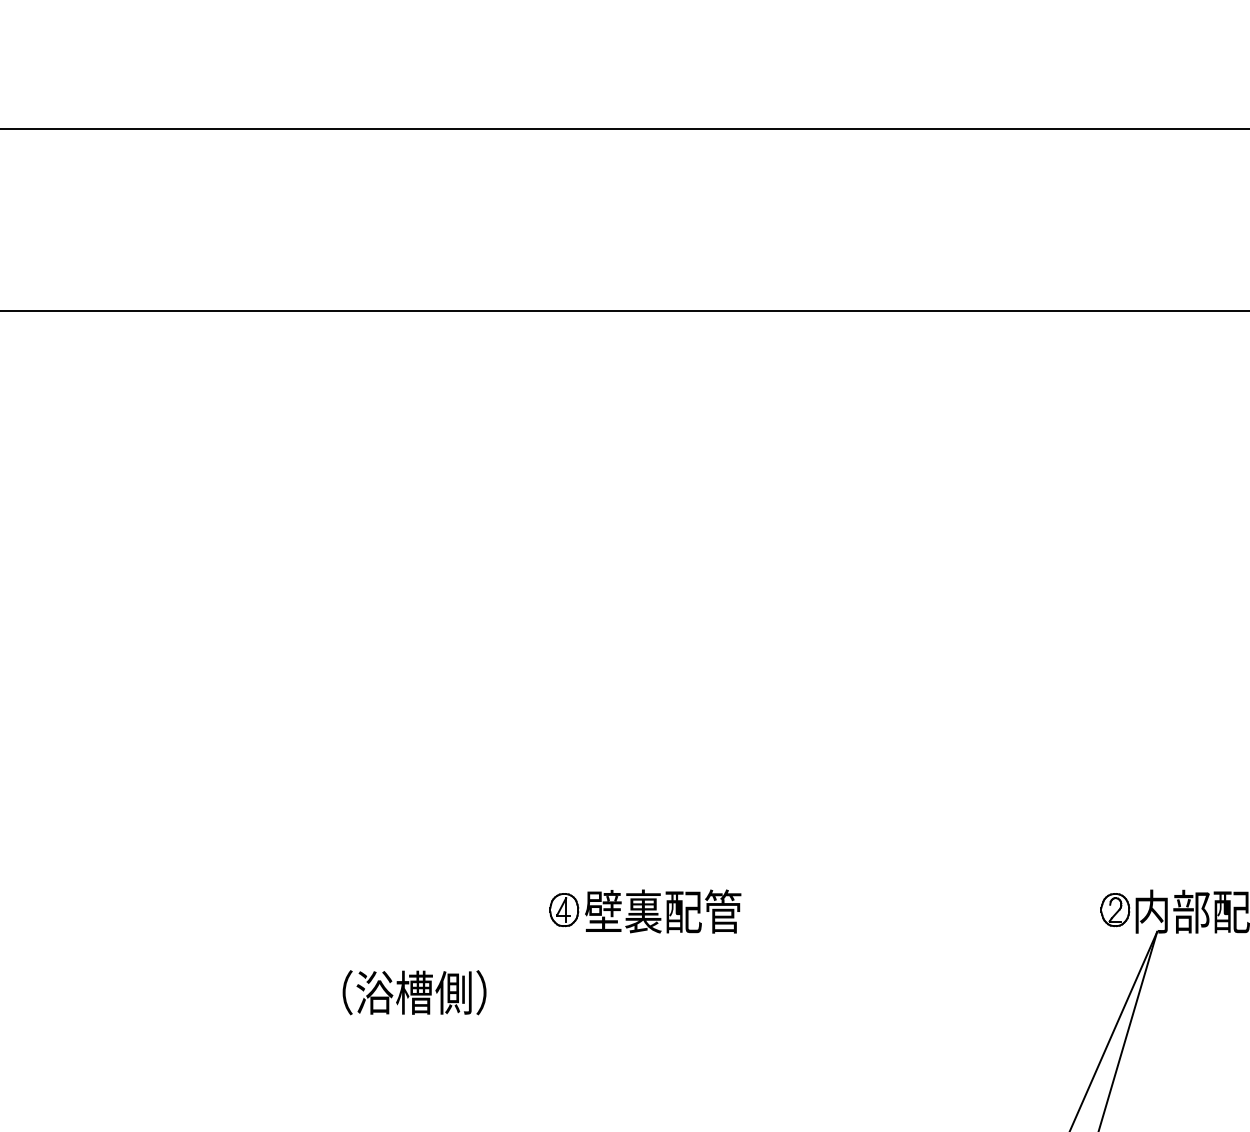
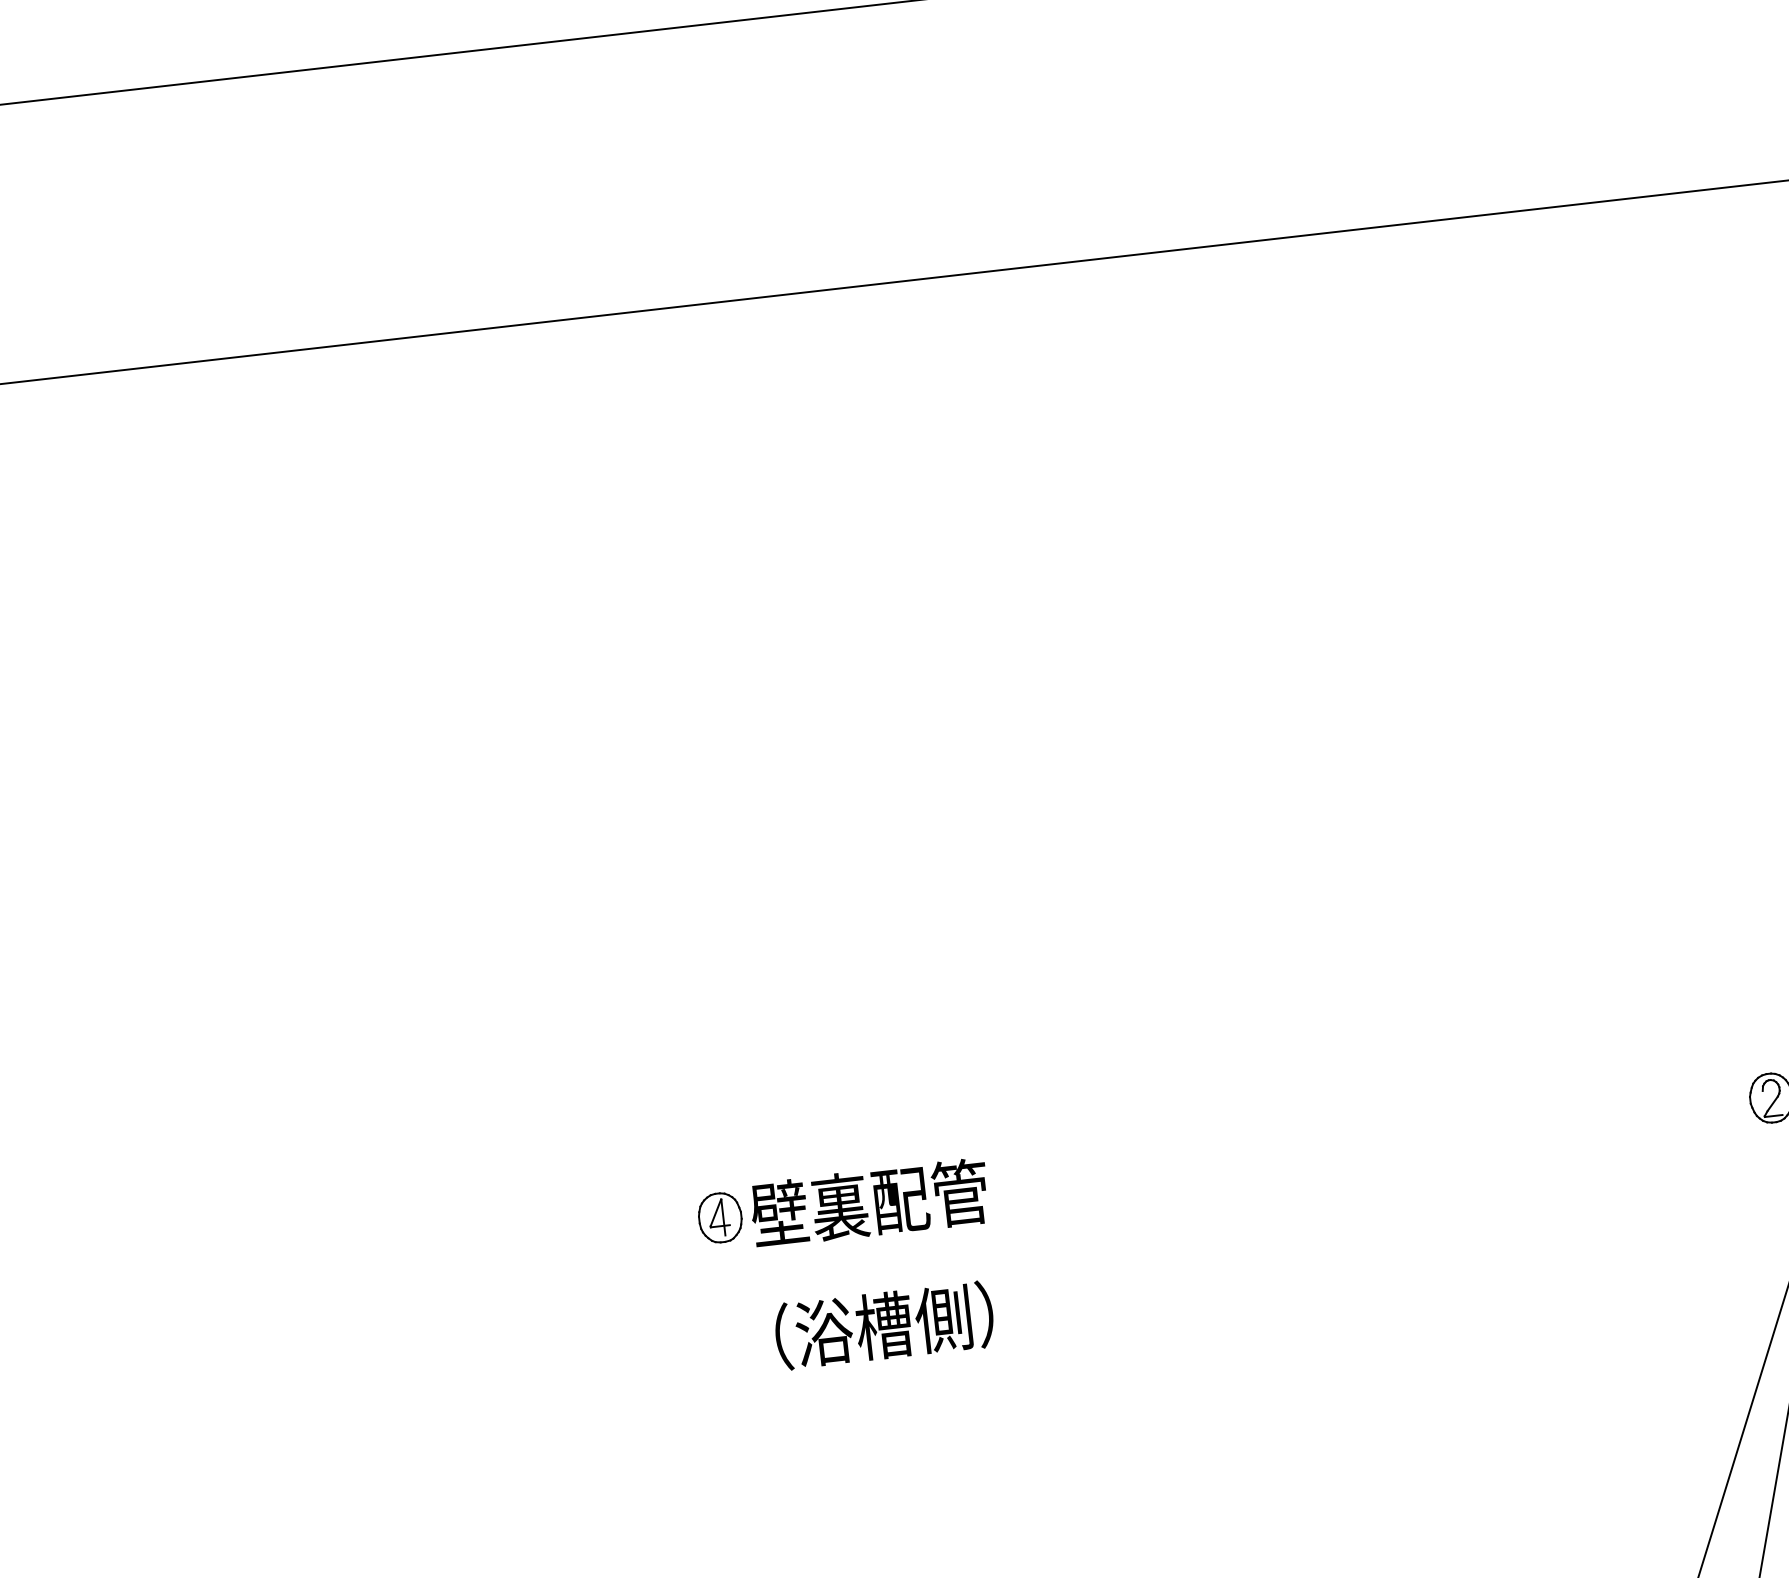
part: (645, 911) -> (843, 1206), moved
text: (414, 992) -> (884, 1325), moved

